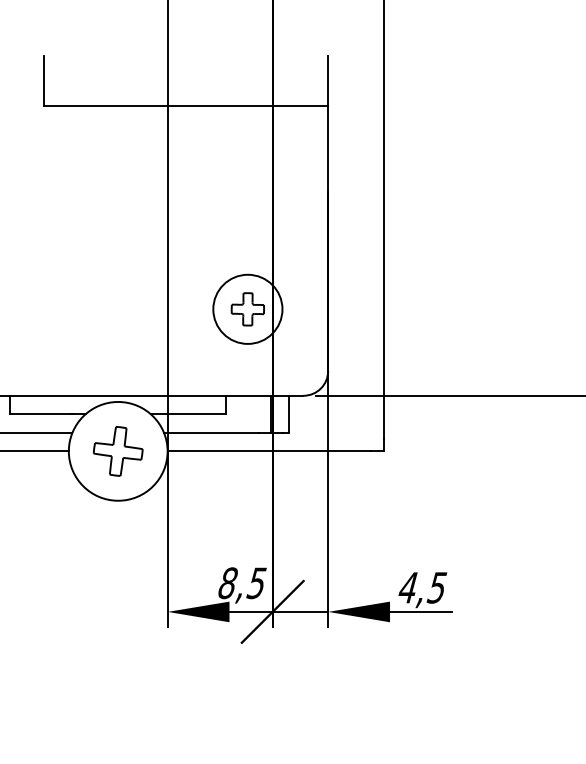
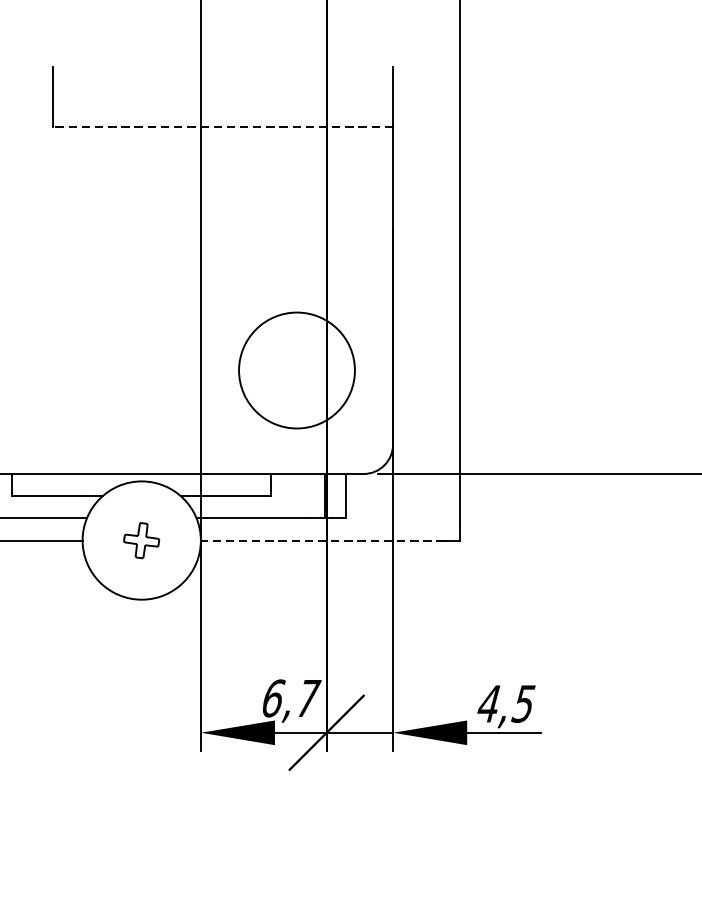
line: (185, 105) -> (222, 126), solid -> dashed
circle: (247, 308) -> (296, 369), size x1.4
part: (247, 309) -> (296, 370), removed
part: (117, 451) -> (140, 540), size x0.6
line: (269, 451) -> (322, 540), solid -> dashed
text: (243, 583) -> (291, 698), 8,5 -> 6,7

